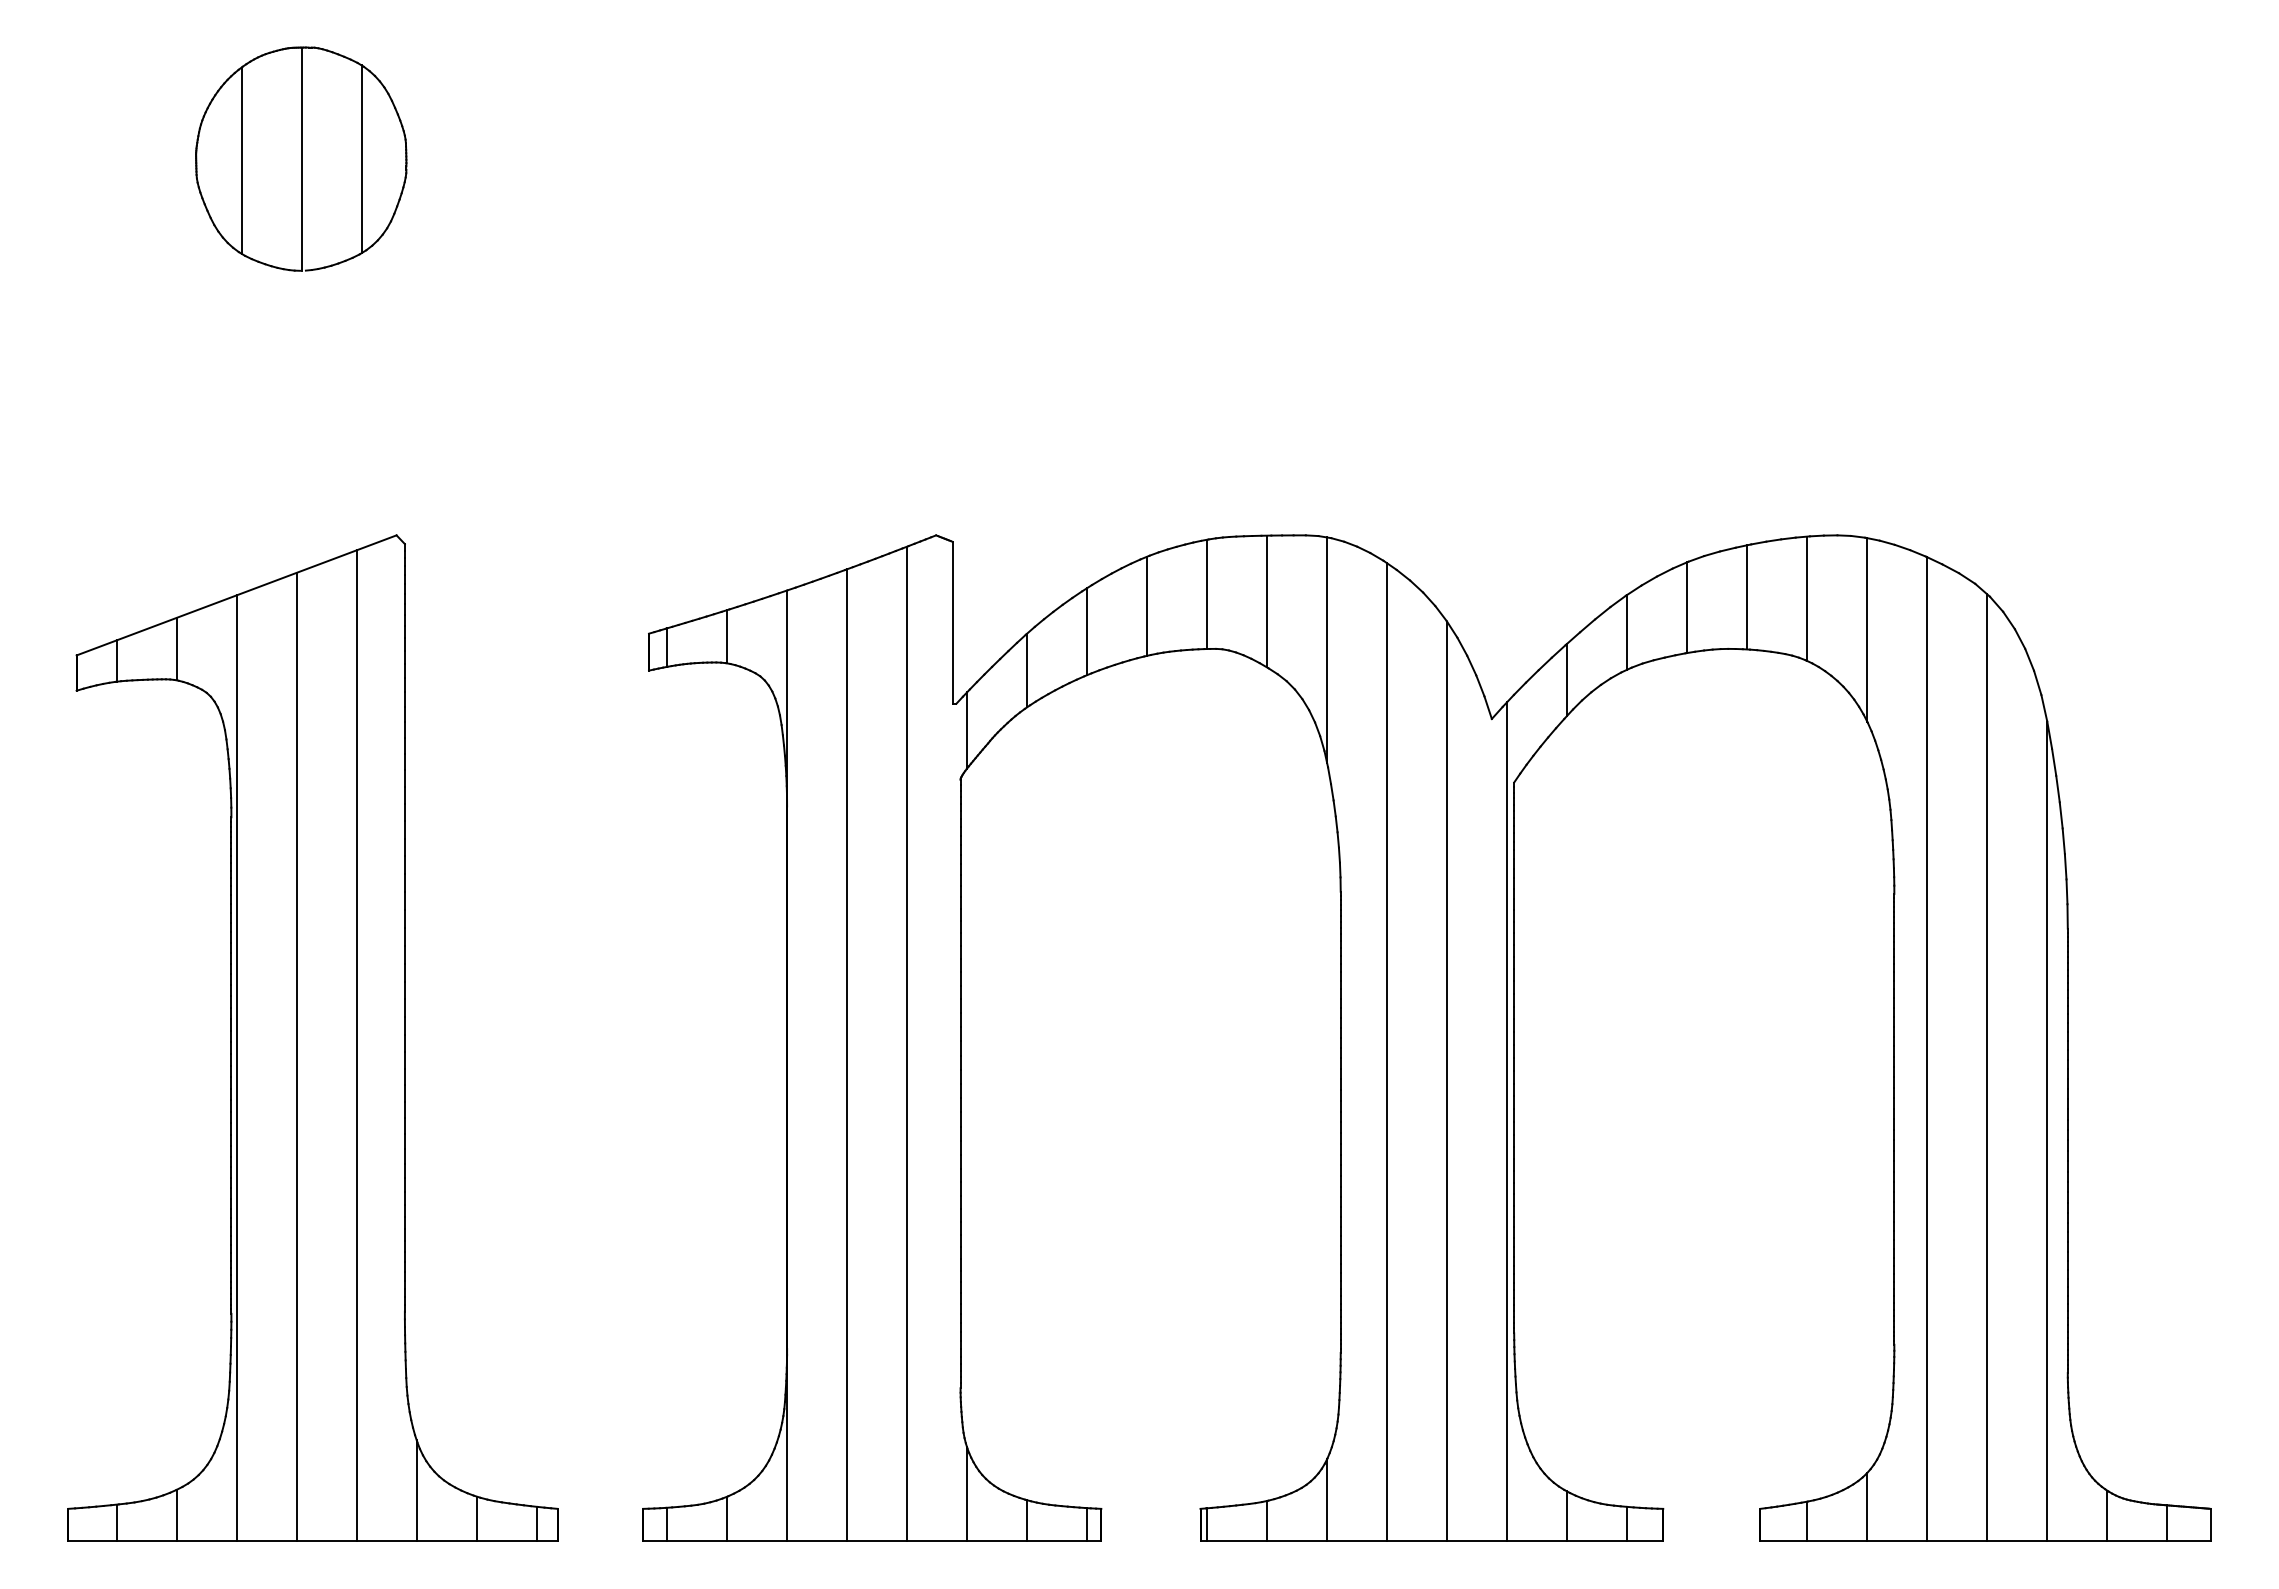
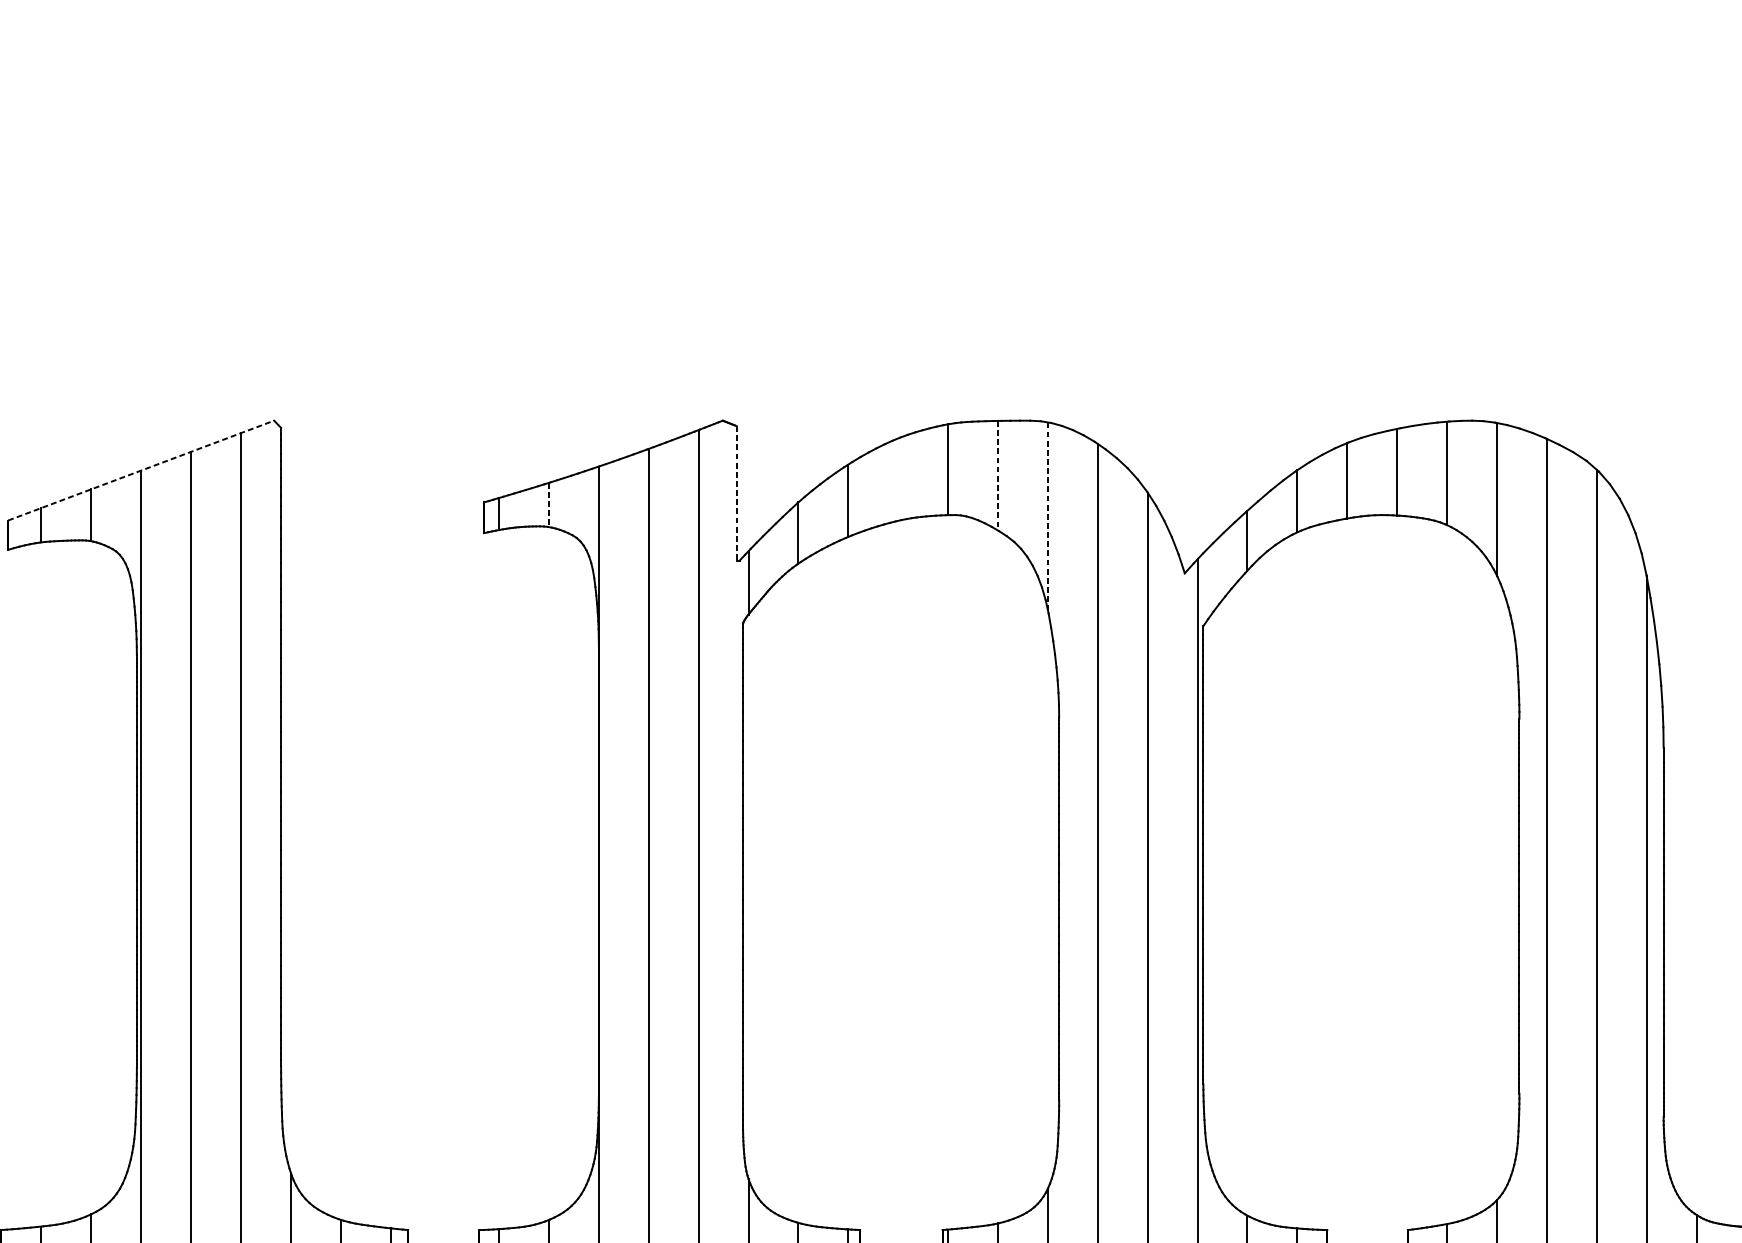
part: (301, 158) -> (195, 107), removed
line: (236, 595) -> (141, 470), solid -> dashed
line: (1267, 601) -> (998, 475), solid -> dashed
line: (1147, 605) -> (898, 478), removed
line: (952, 622) -> (736, 493), solid -> dashed
line: (727, 636) -> (549, 504), solid -> dashed
line: (1327, 650) -> (1048, 516), solid -> dashed

